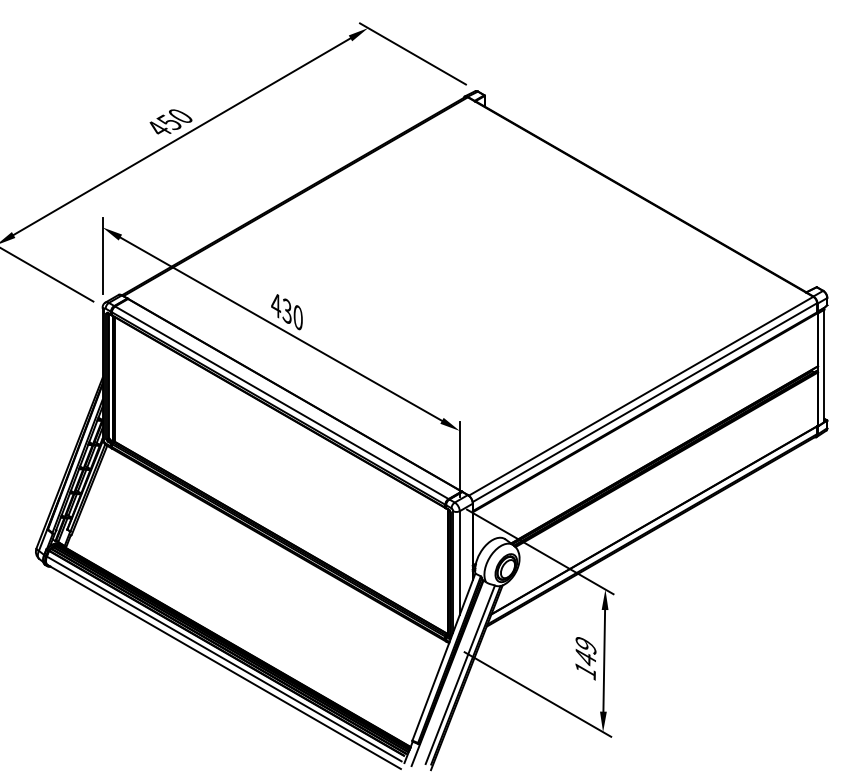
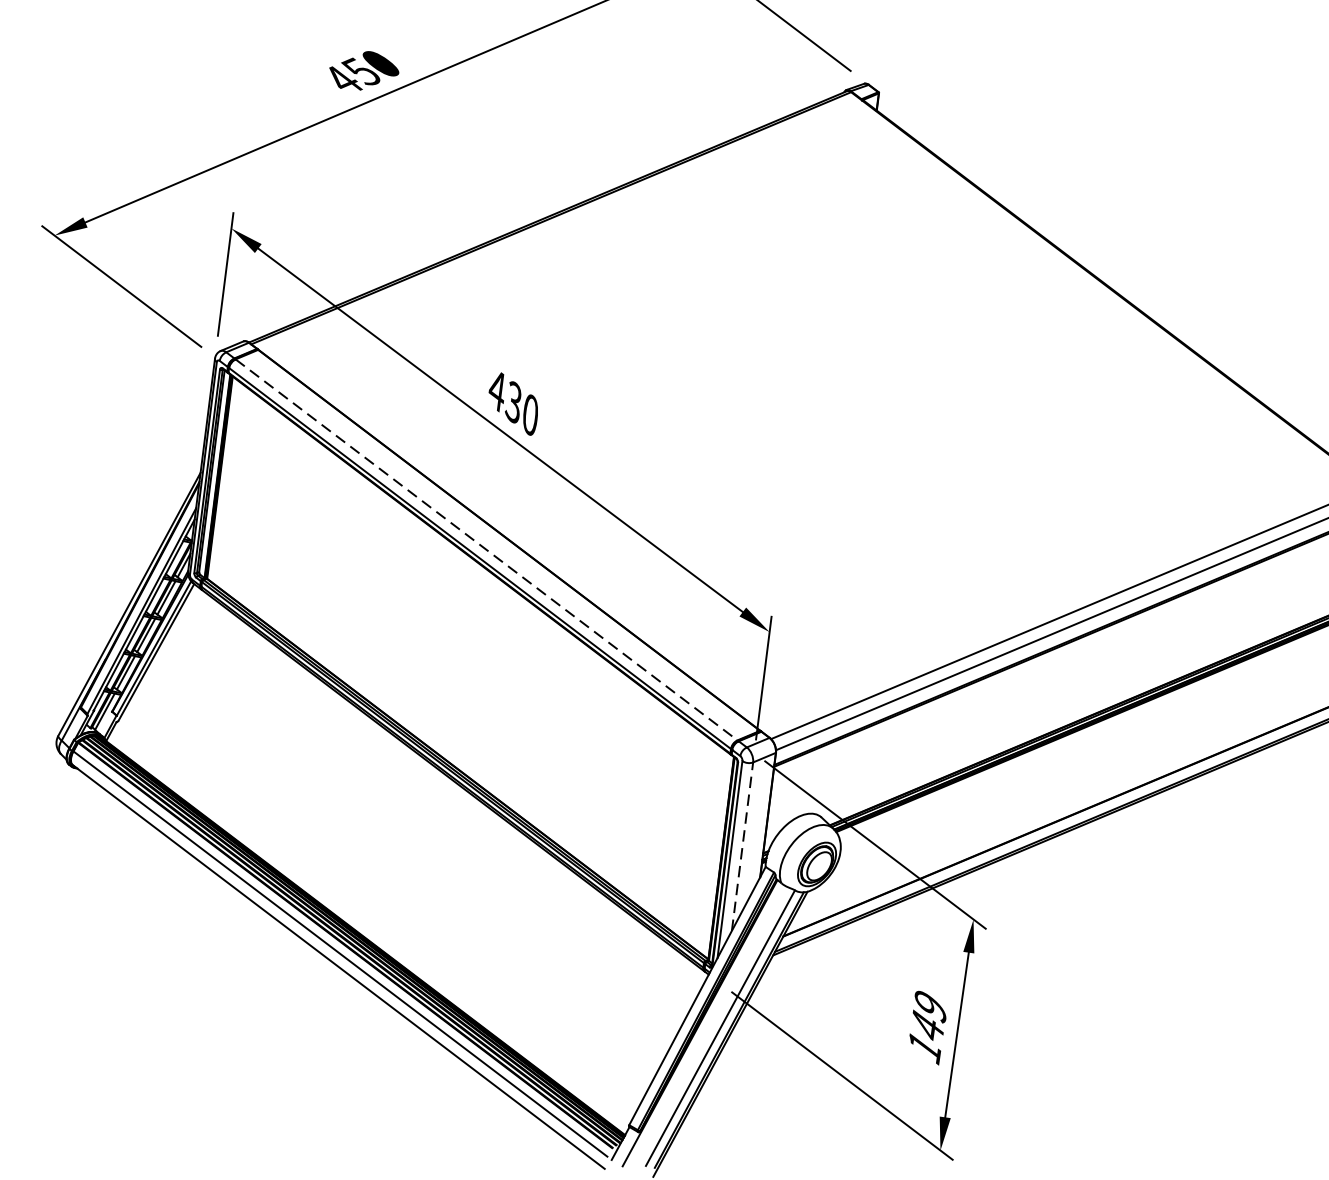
line: (281, 402) -> (485, 549), solid -> dashed
line: (459, 563) -> (741, 847), solid -> dashed

